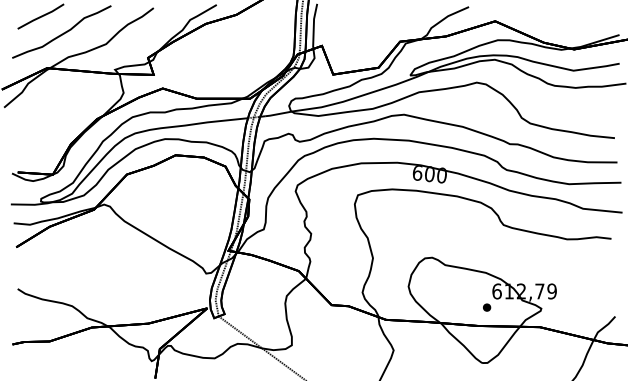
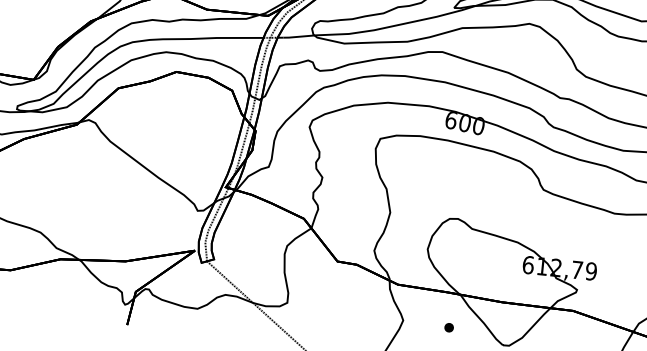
part: (487, 307) -> (449, 327), moved

